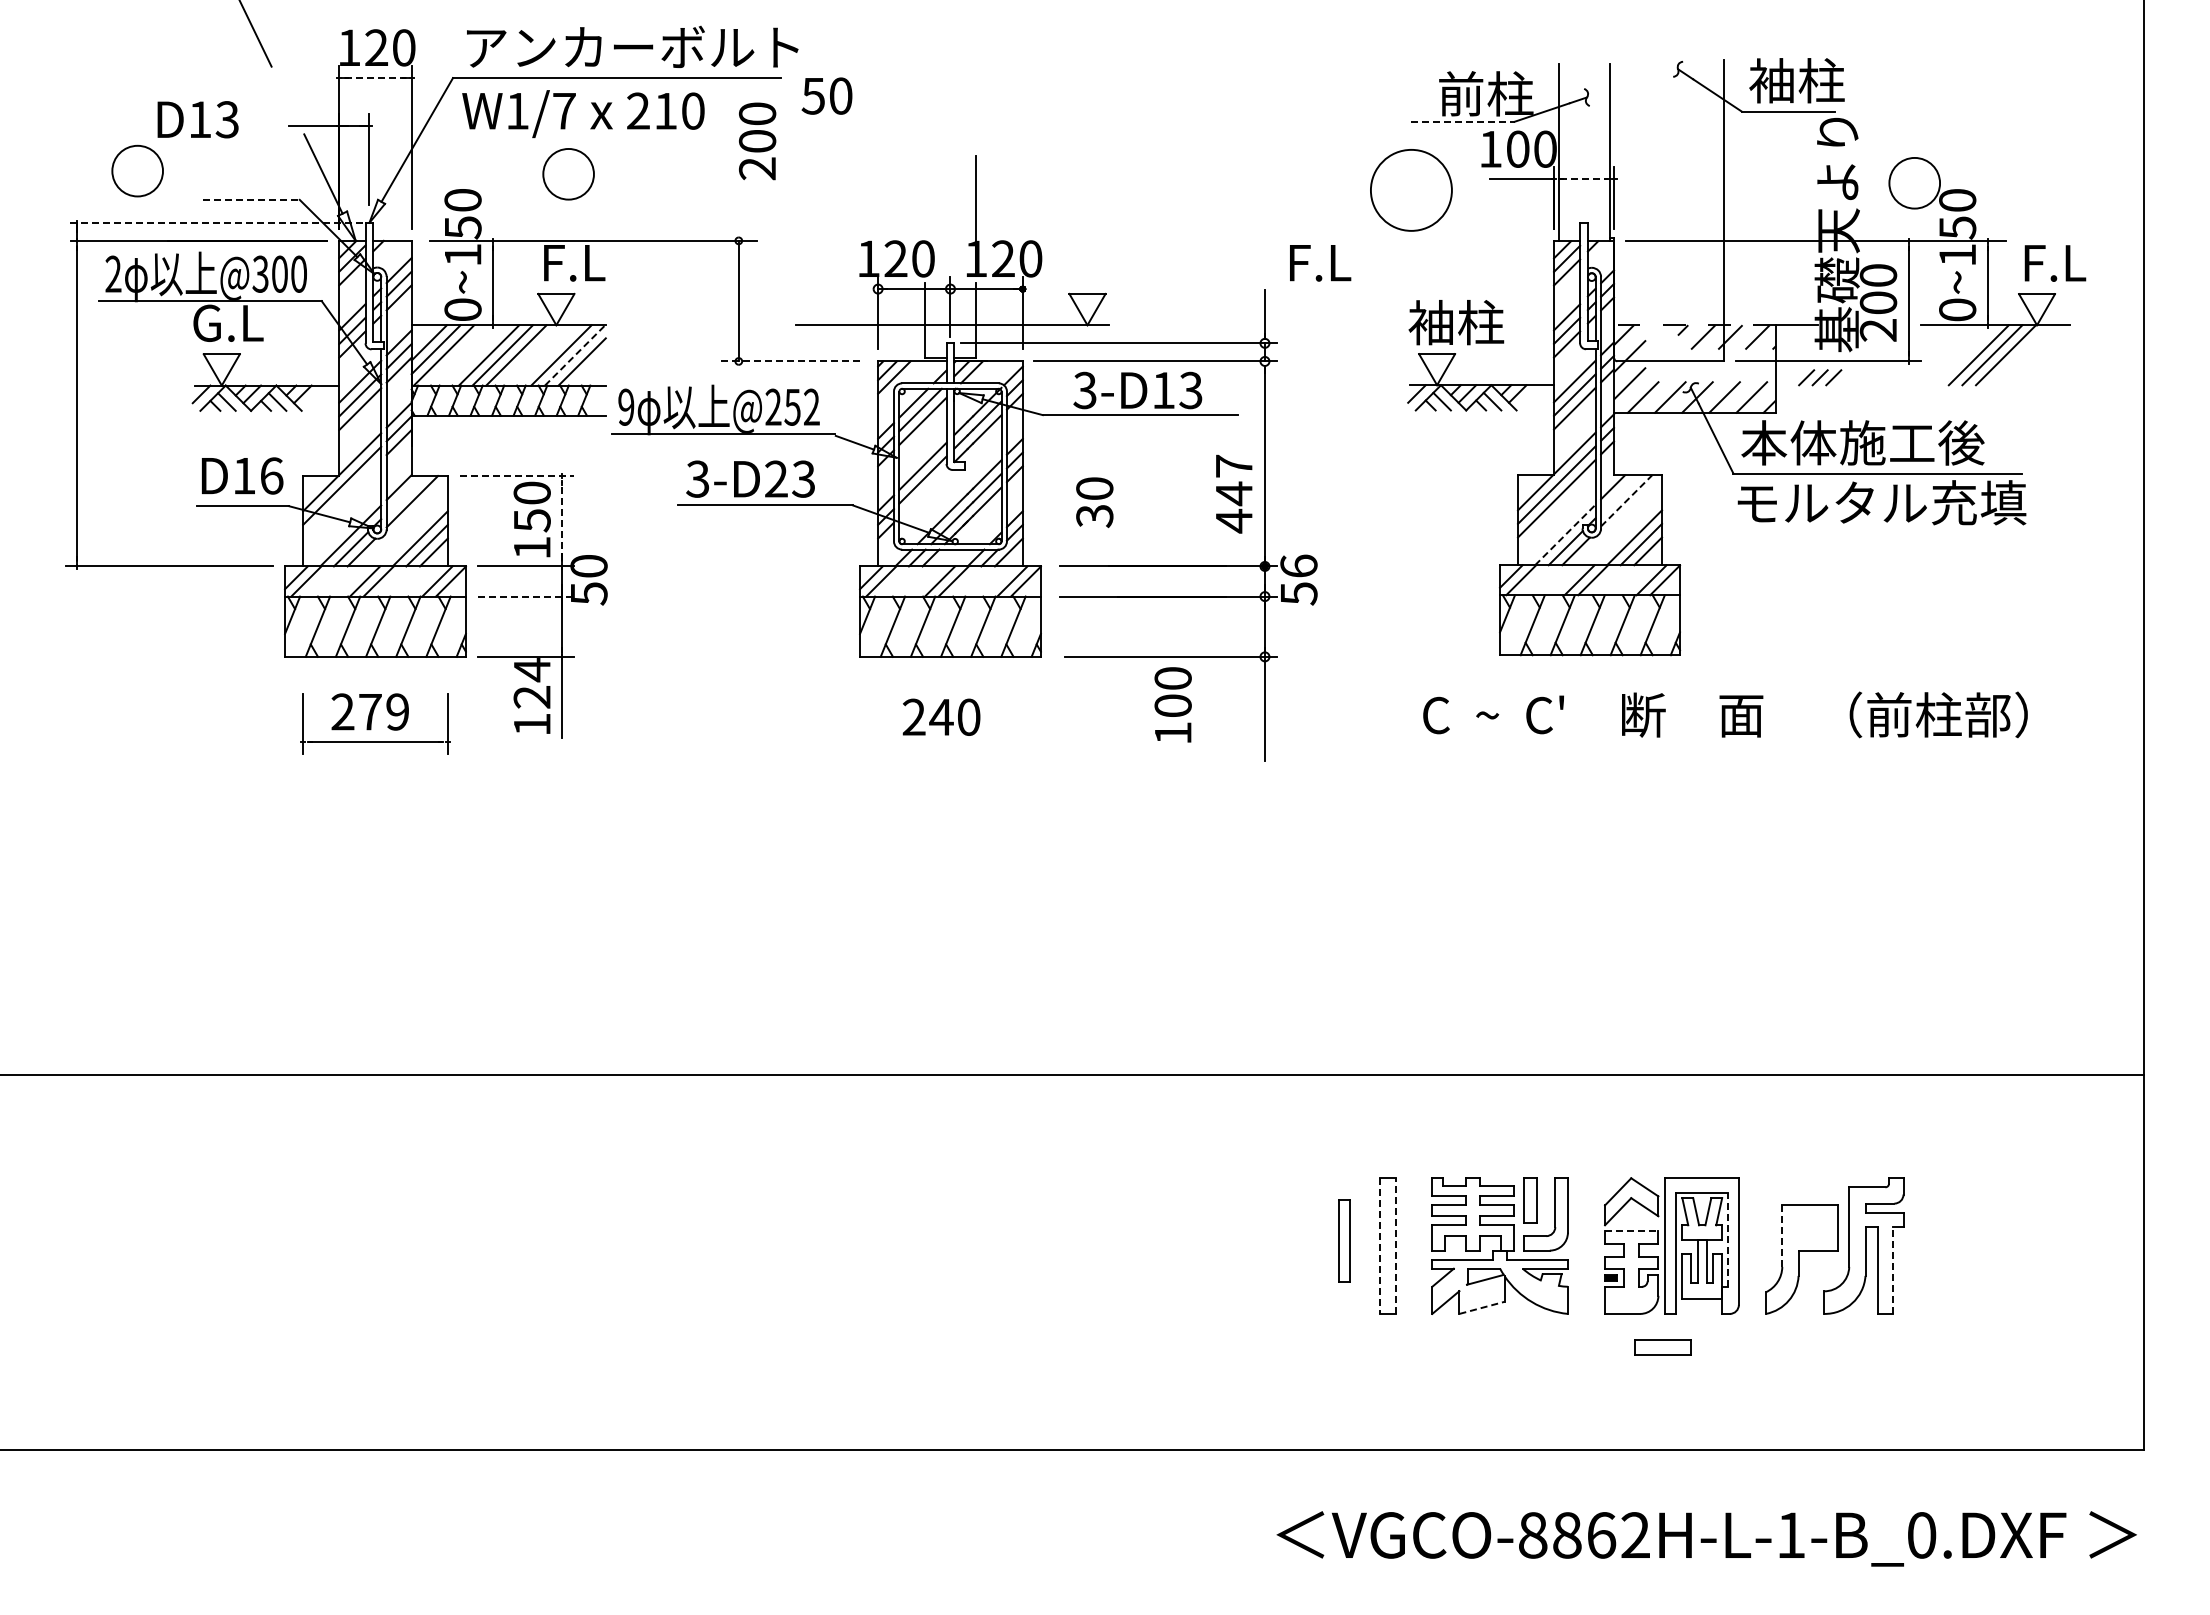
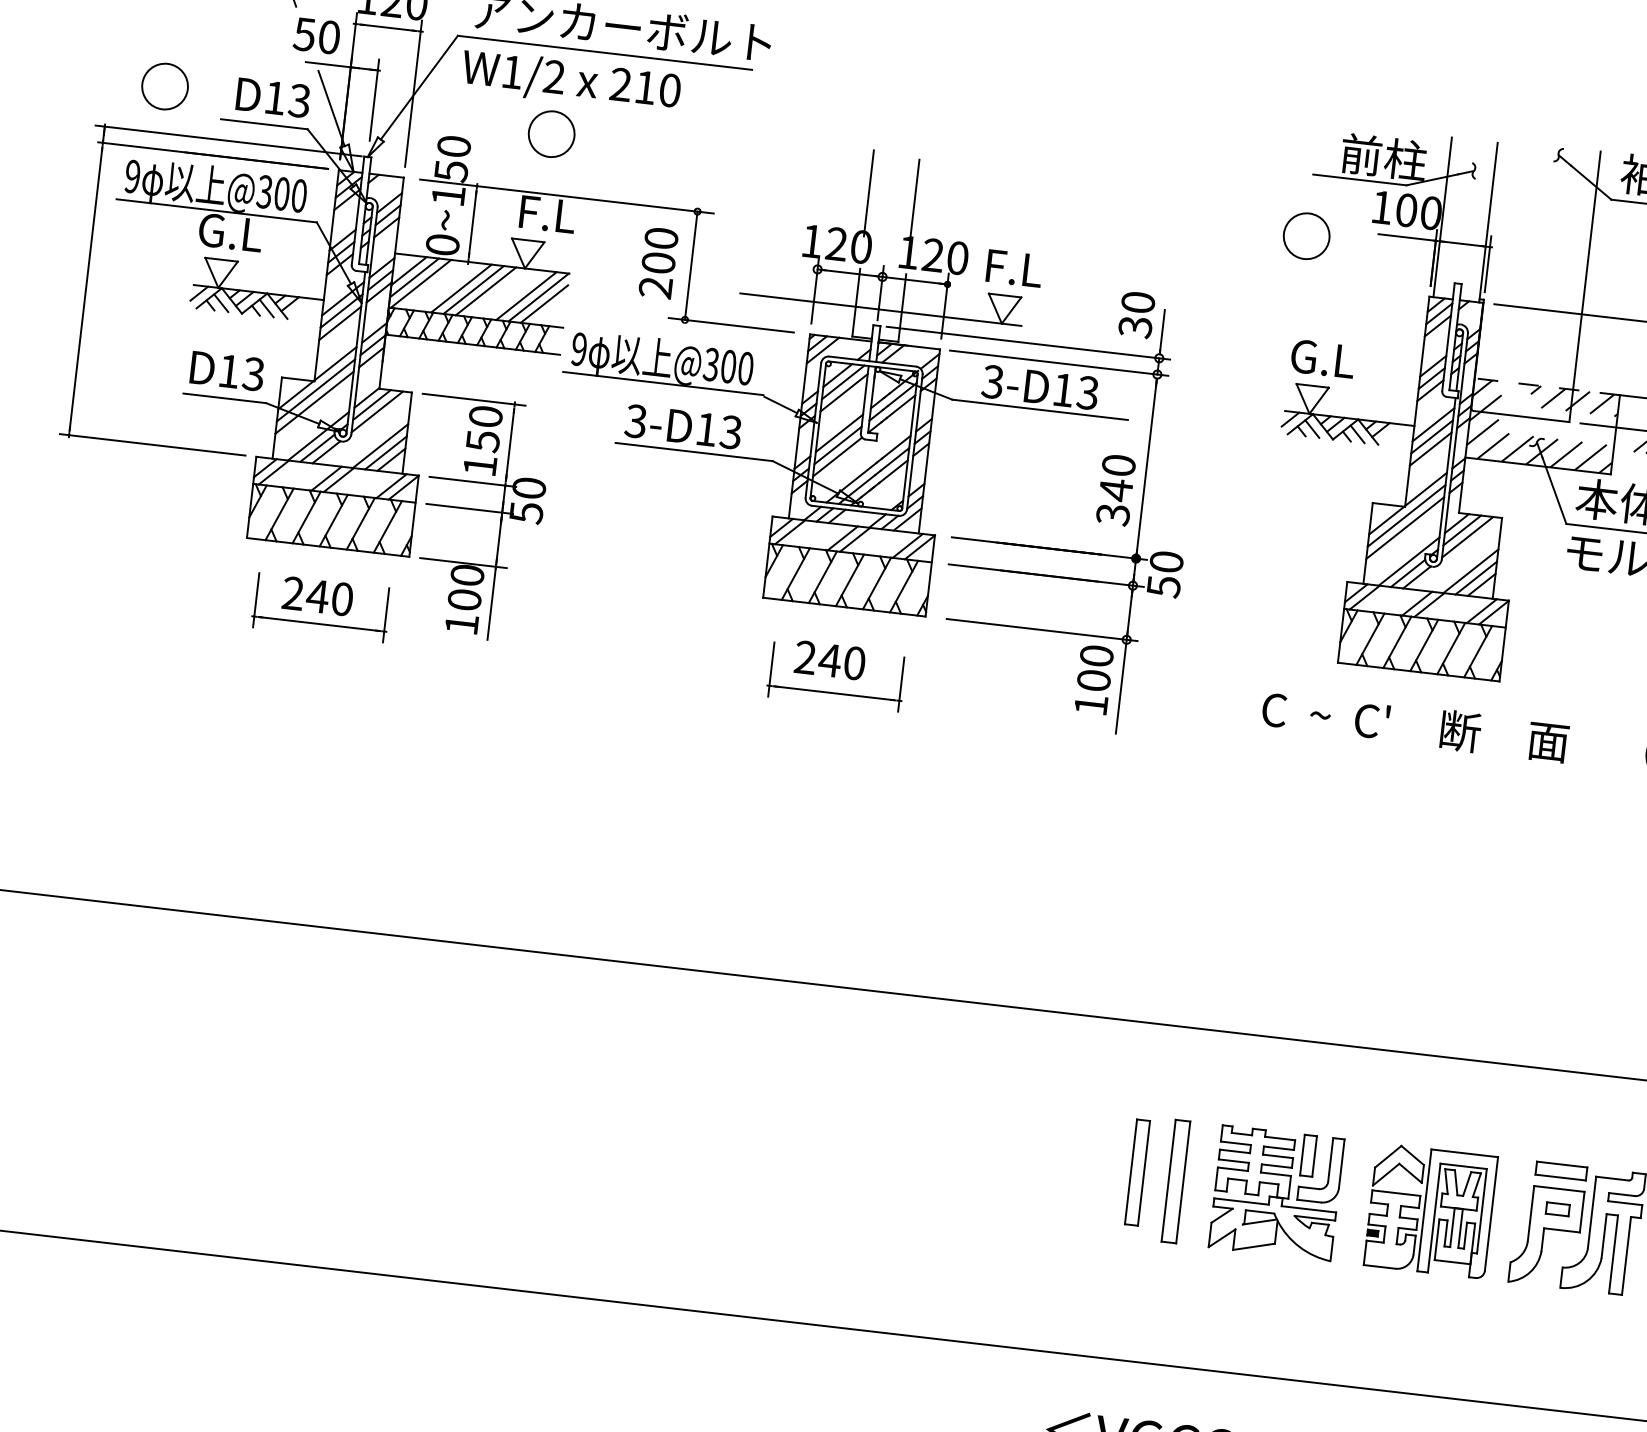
line: (375, 78) -> (388, 28), dashed -> solid
text: (826, 95) -> (316, 35), moved
text: (564, 110) -> (554, 76), W1/7 -> W1/2
text: (197, 119) -> (272, 97), moved
line: (1462, 121) -> (1359, 179), dashed -> solid
text: (757, 141) -> (658, 263), moved
line: (1584, 179) -> (1463, 244), dashed -> solid
circle: (1411, 190) -> (1306, 236), size x0.62
line: (924, 198) -> (868, 192), added
line: (251, 199) -> (264, 123), dashed -> solid
line: (213, 222) -> (227, 140), dashed -> solid
text: (1320, 263) -> (1014, 268), moved
text: (113, 274) -> (132, 176), 2 -> 9
text: (1456, 322) -> (1333, 359), 袖柱 -> G.L
line: (575, 355) -> (539, 297), dashed -> solid
line: (790, 361) -> (731, 325), dashed -> solid
text: (792, 406) -> (728, 365), @252 -> @300
text: (271, 475) -> (253, 373), D16 -> D13
line: (517, 476) -> (474, 400), dashed -> solid
text: (776, 478) -> (706, 428), 3-D23 -> 3-D13
line: (923, 492) -> (837, 456), added
text: (1233, 493) -> (1115, 489), 447 -> 340
line: (1619, 493) -> (1461, 529), added
line: (405, 494) -> (371, 404), added
line: (342, 499) -> (314, 402), added
line: (1627, 500) -> (1468, 537), dashed -> solid
text: (1094, 502) -> (1136, 314), moved
line: (562, 520) -> (510, 444), dashed -> solid
line: (1565, 534) -> (1409, 561), dashed -> solid
text: (1298, 565) -> (1166, 561), 56 -> 50
line: (526, 596) -> (469, 508), dashed -> solid
text: (531, 683) -> (465, 587), 124 -> 100
text: (1172, 704) -> (1093, 679), moved
text: (383, 711) -> (329, 597), 279 -> 240
part: (950, 752) -> (834, 693), added
part: (1811, 1227) -> (1558, 1208), added
line: (1631, 1230) -> (1396, 1192), dashed -> solid
line: (1782, 1236) -> (1531, 1213), dashed -> solid
line: (1728, 1239) -> (1482, 1211), dashed -> solid
part: (1344, 1240) -> (1137, 1172), size x1.43
line: (1379, 1246) -> (1168, 1181), dashed -> solid
line: (1396, 1246) -> (1183, 1182), dashed -> solid
line: (1892, 1270) -> (1626, 1255), dashed -> solid
line: (1482, 1307) -> (1254, 1246), dashed -> solid
part: (1662, 1347) -> (1560, 1170), moved

